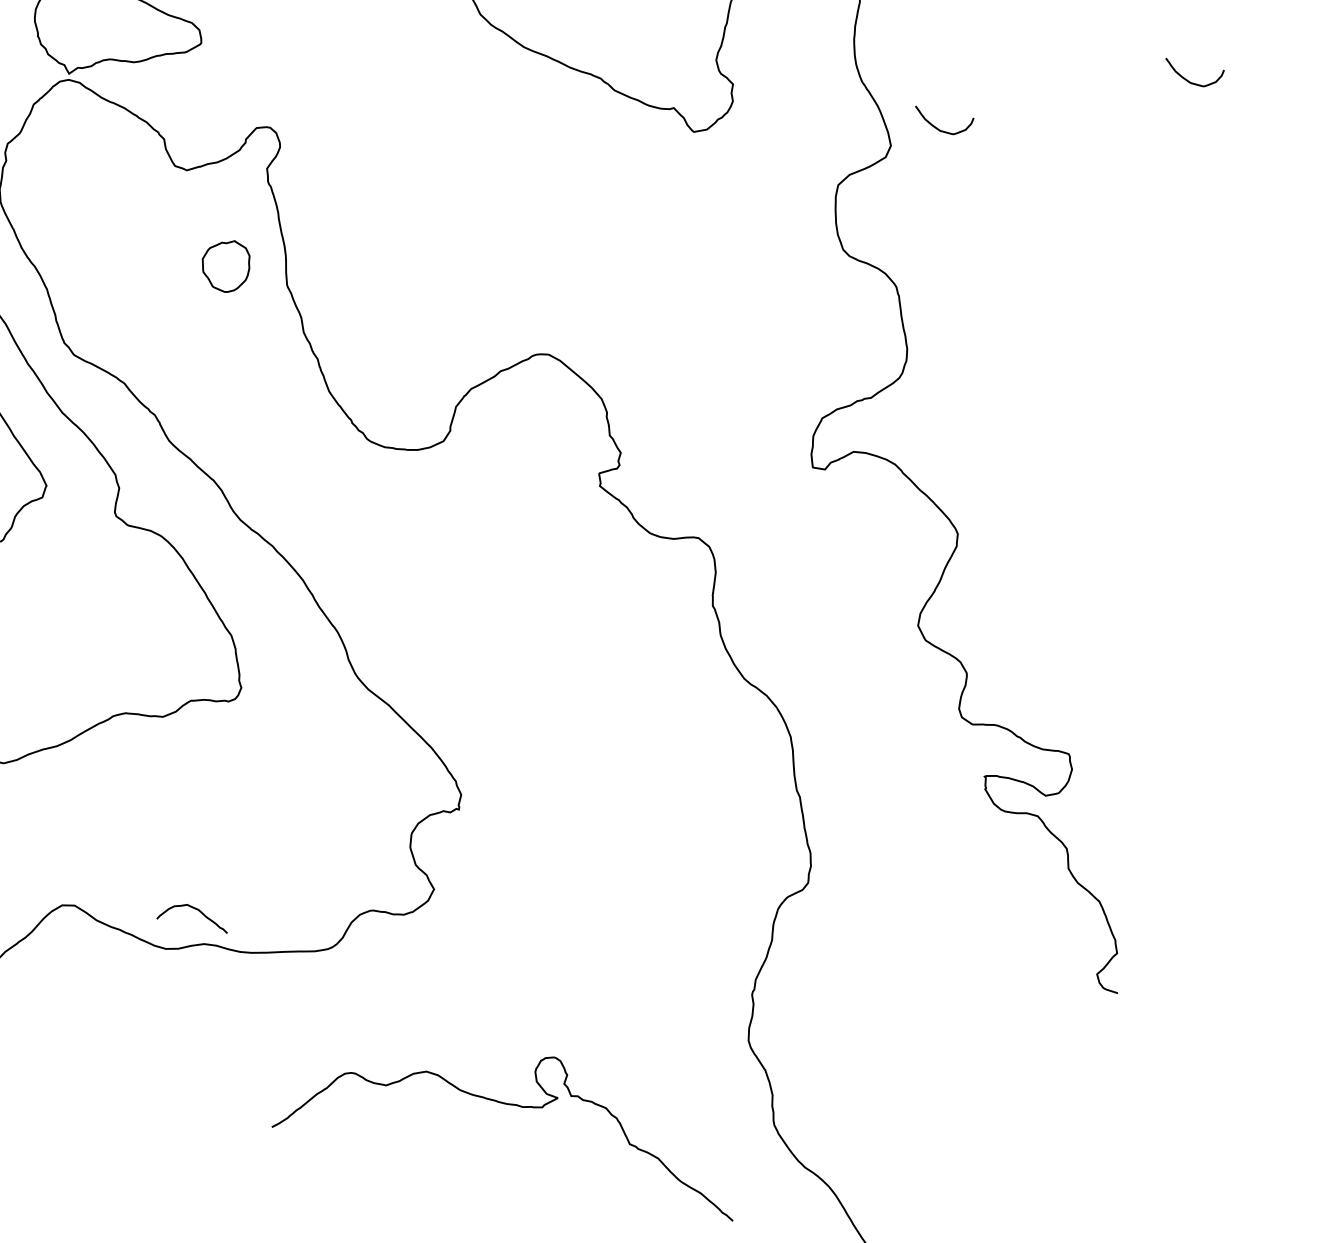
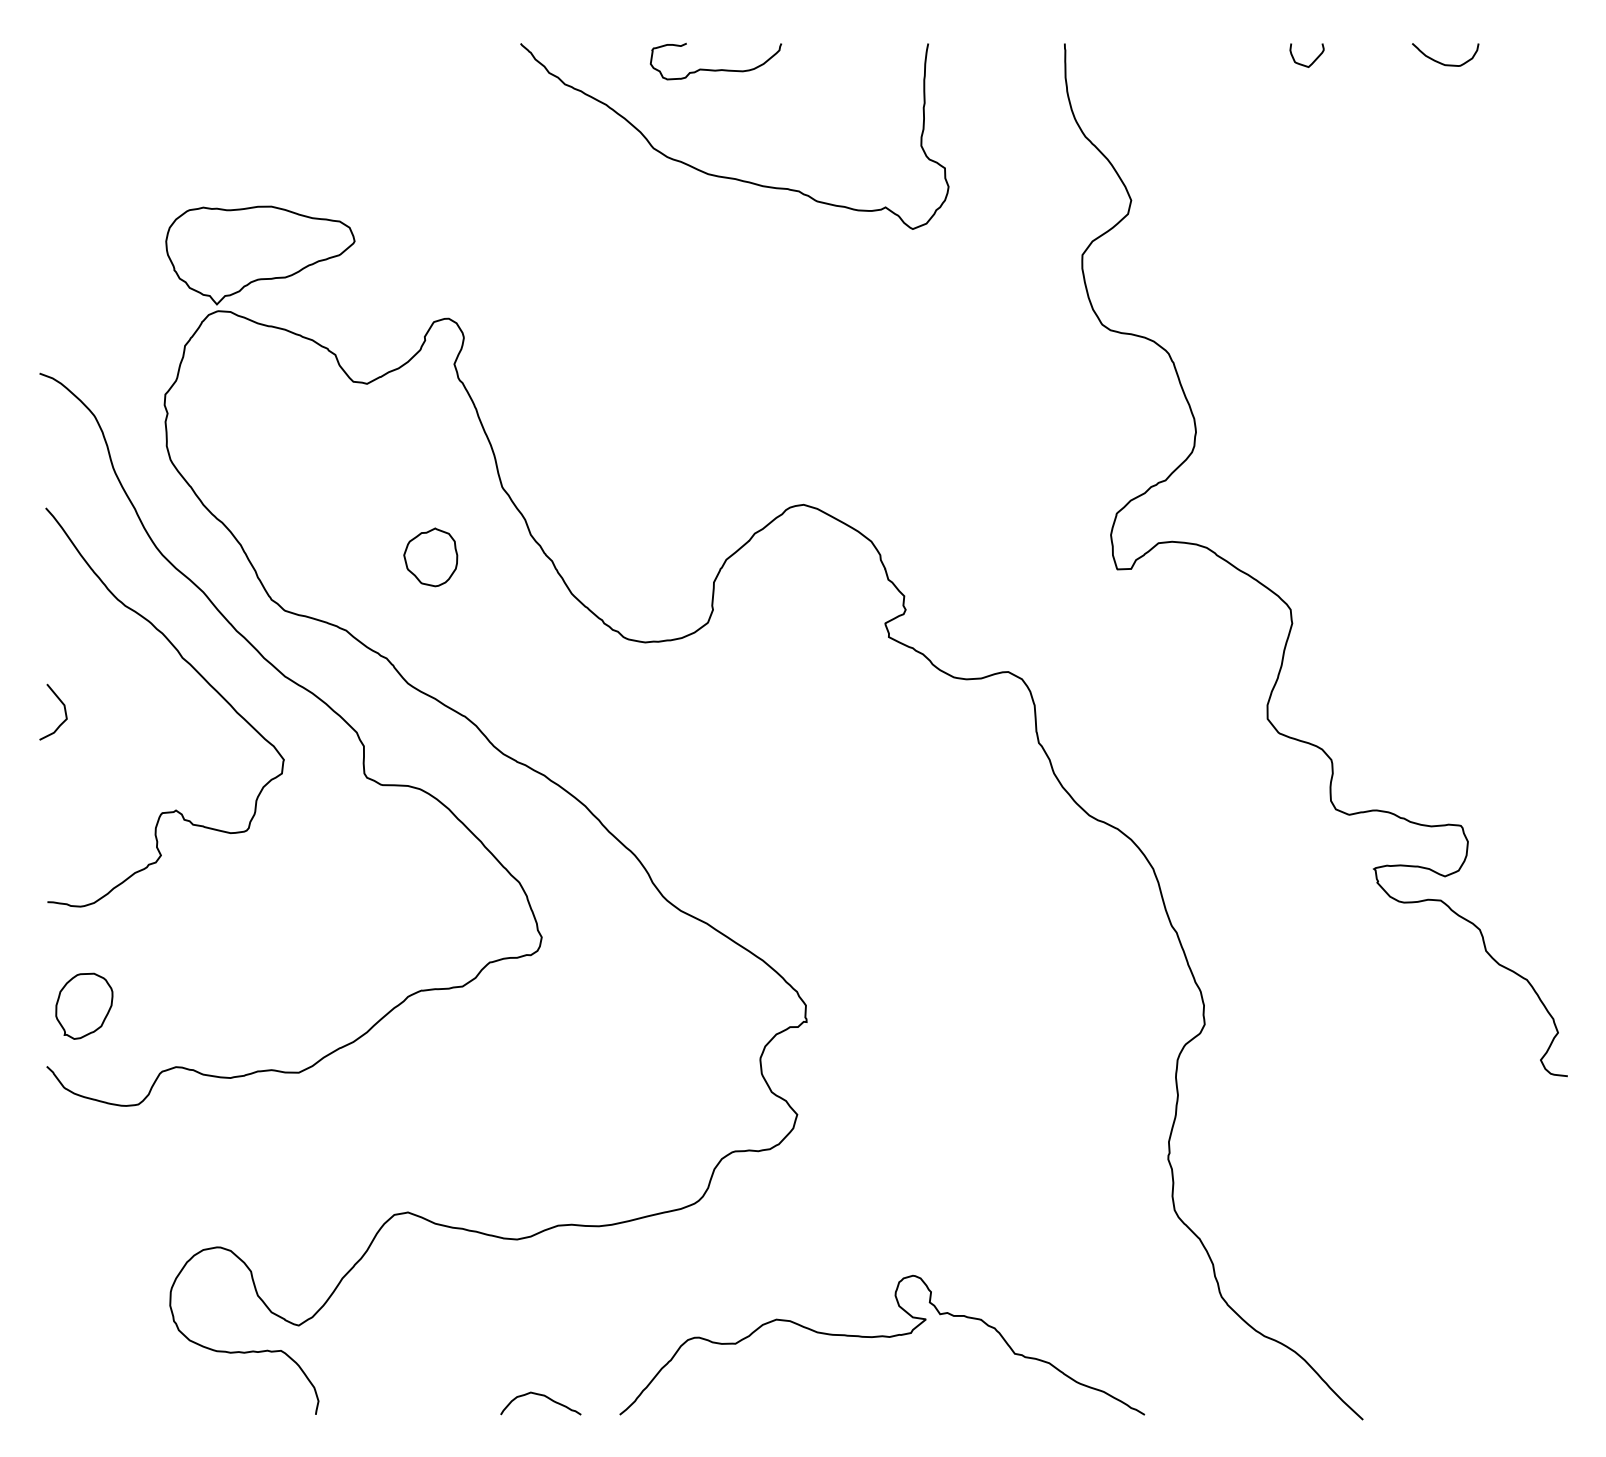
curve: (1076, 55) -> (1313, 60), added
curve: (937, 127) -> (1178, 170), removed
part: (225, 265) -> (430, 557), moved
curve: (196, 910) -> (542, 1396), moved
curve: (516, 1106) -> (882, 1337), moved

